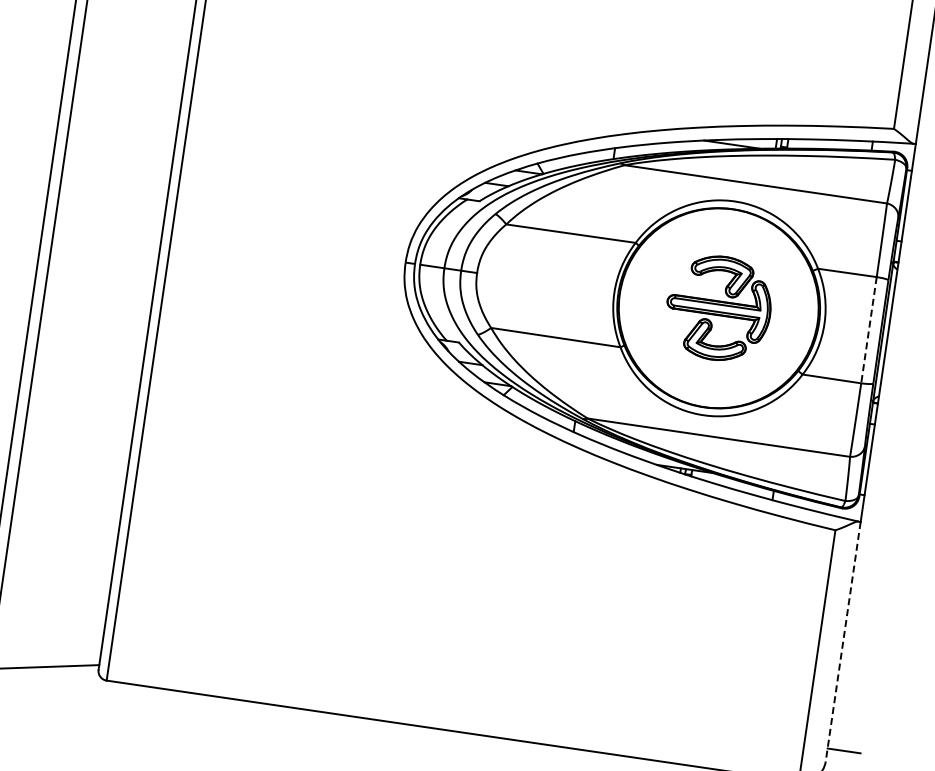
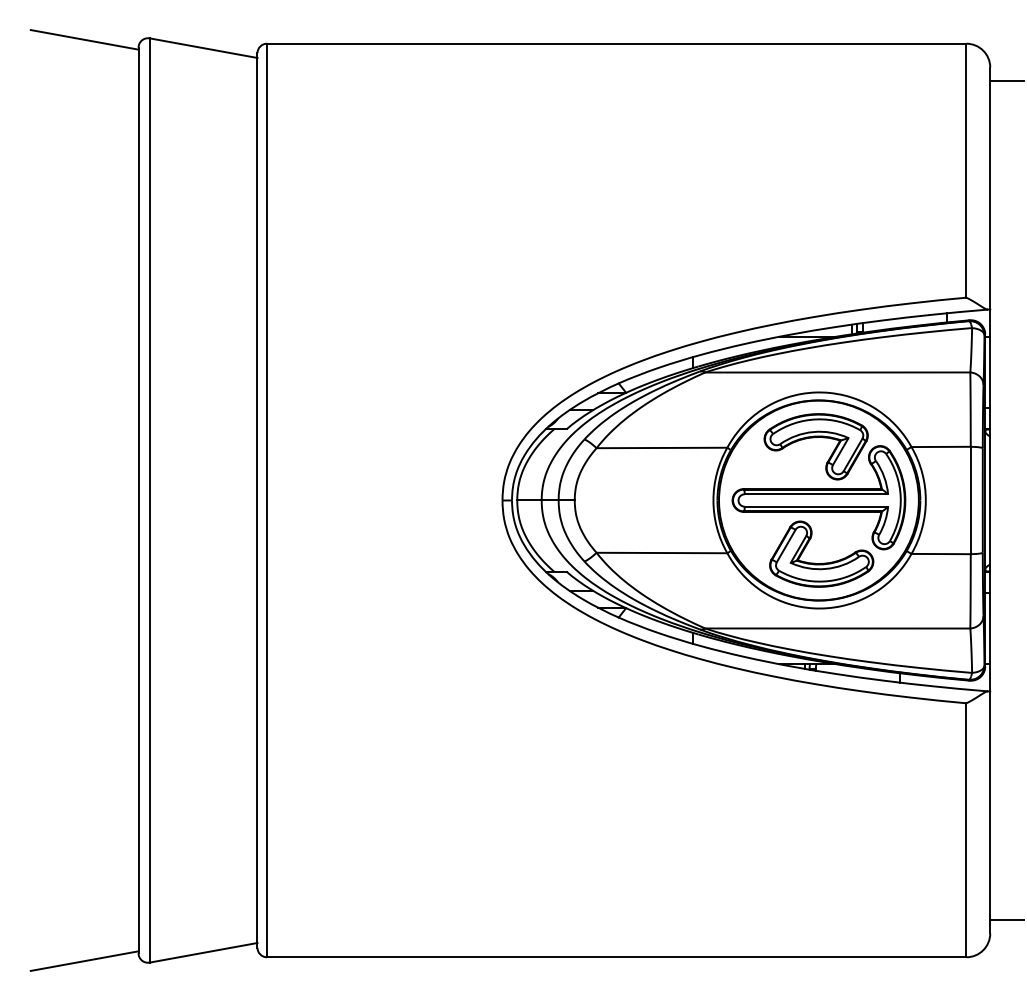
part: (718, 308) -> (818, 500), size x1.67
line: (868, 330) -> (970, 500), dashed -> solid
line: (843, 641) -> (990, 812), dashed -> solid

